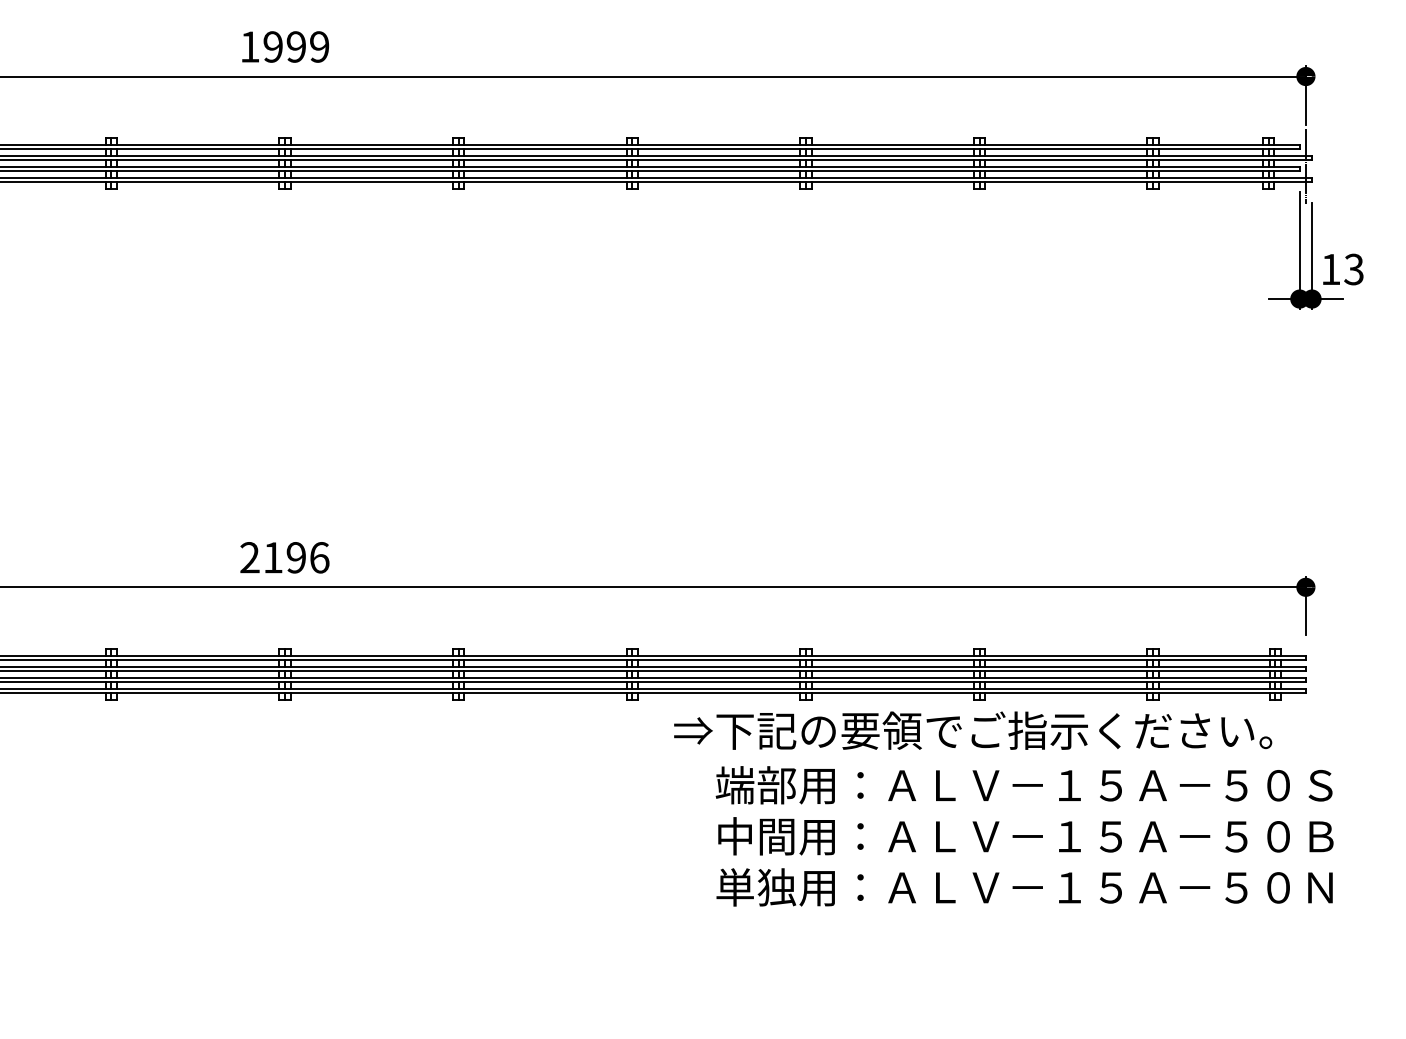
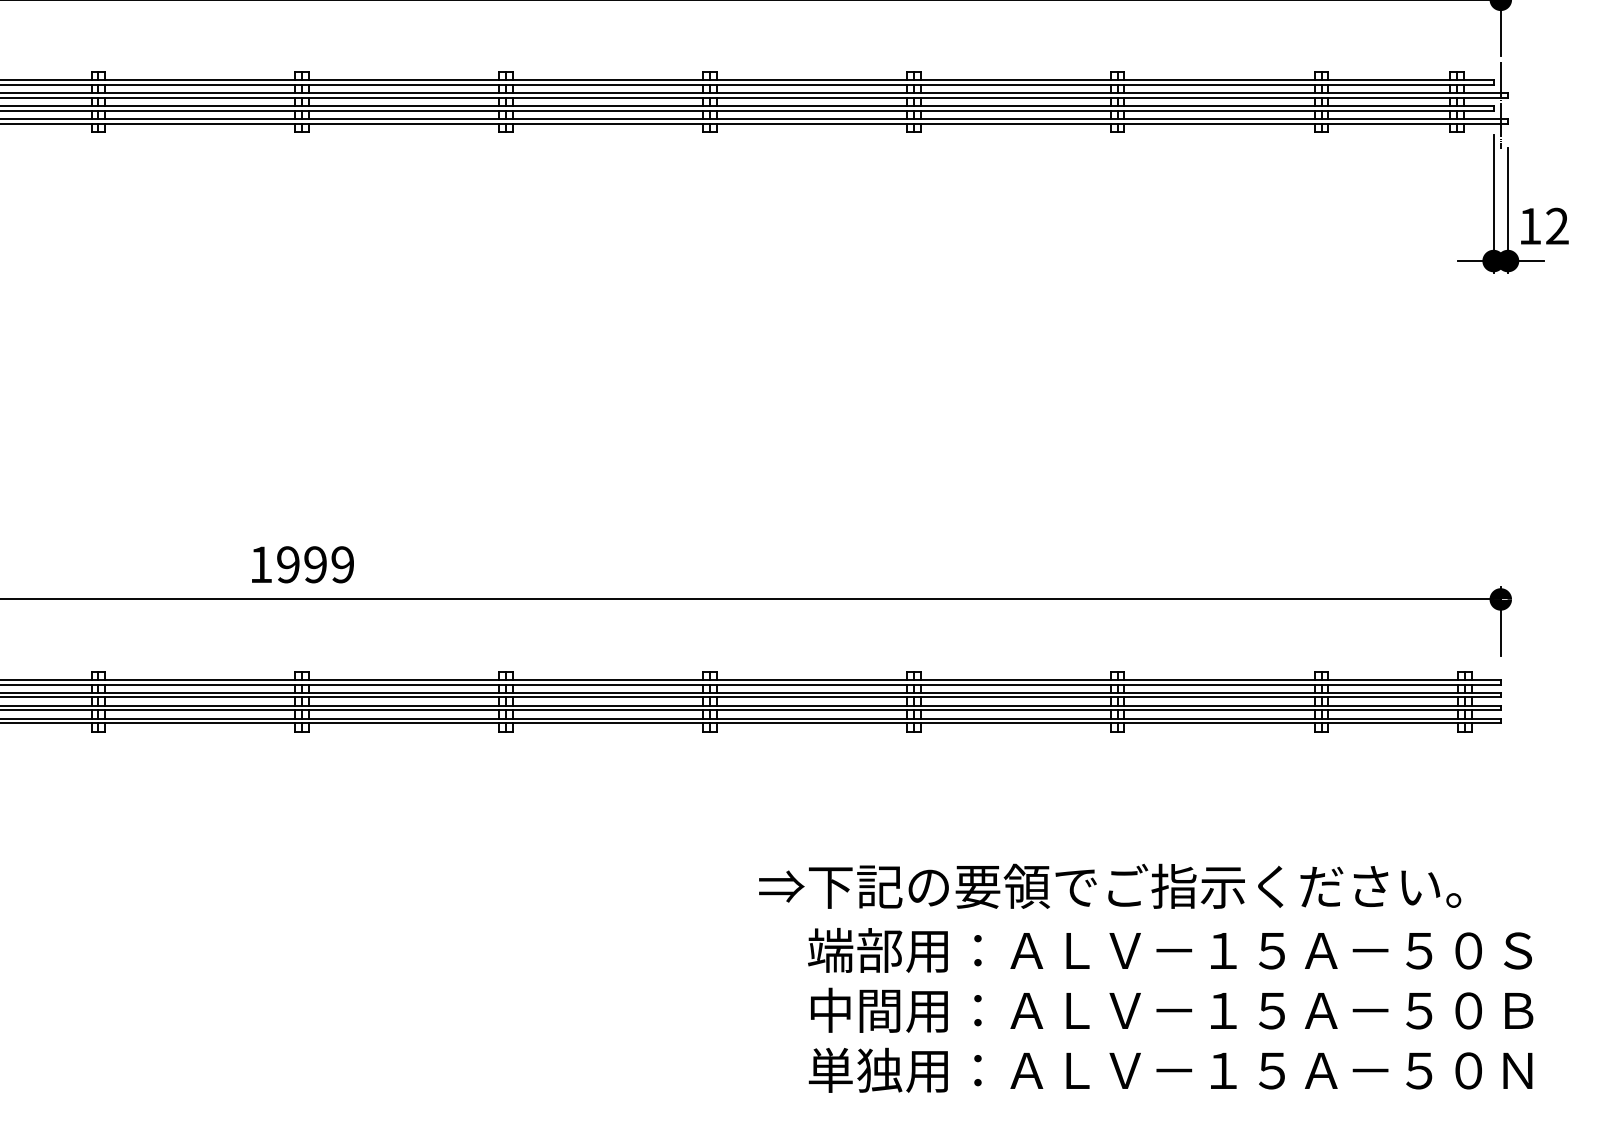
text: (1353, 269) -> (1556, 226), 13 -> 12
text: (284, 557) -> (301, 564), 2196 -> 1999
text: (1003, 808) -> (1145, 977), moved

